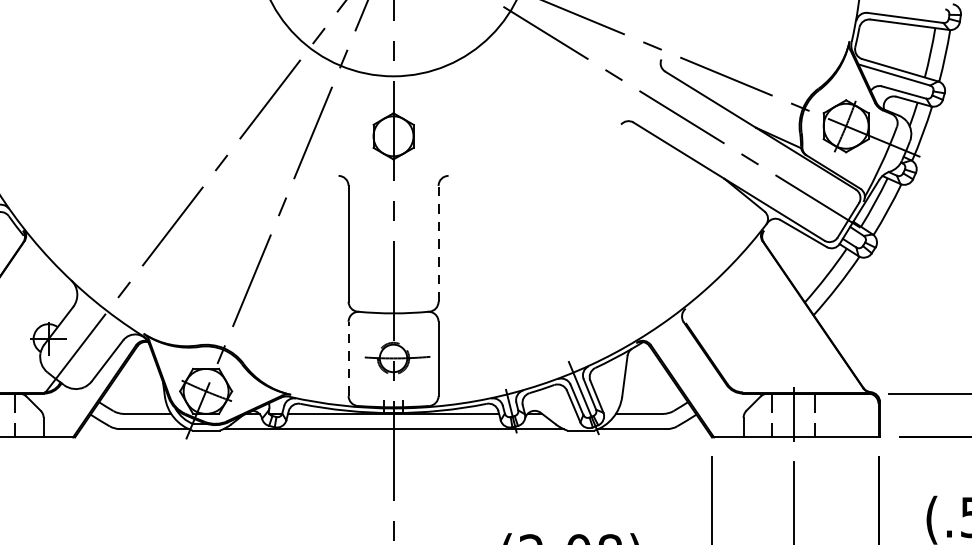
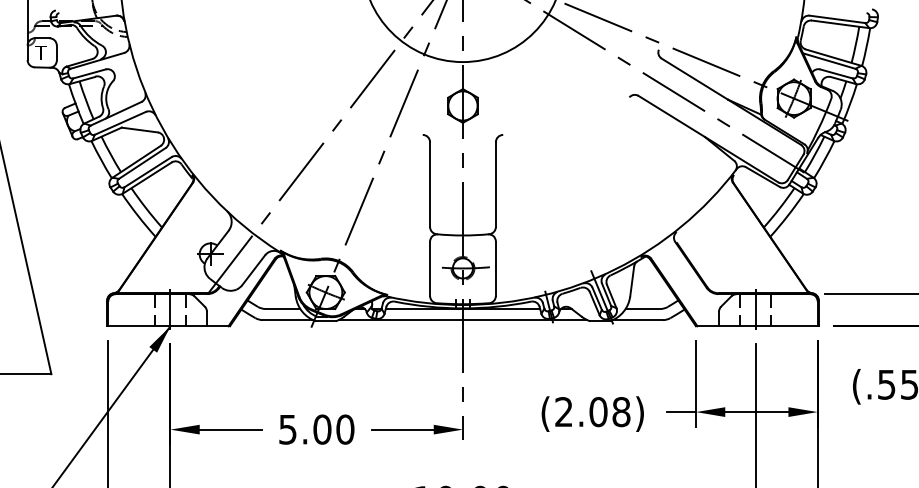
line: (438, 243) -> (495, 184), dashed -> solid
line: (349, 358) -> (430, 268), dashed -> solid

